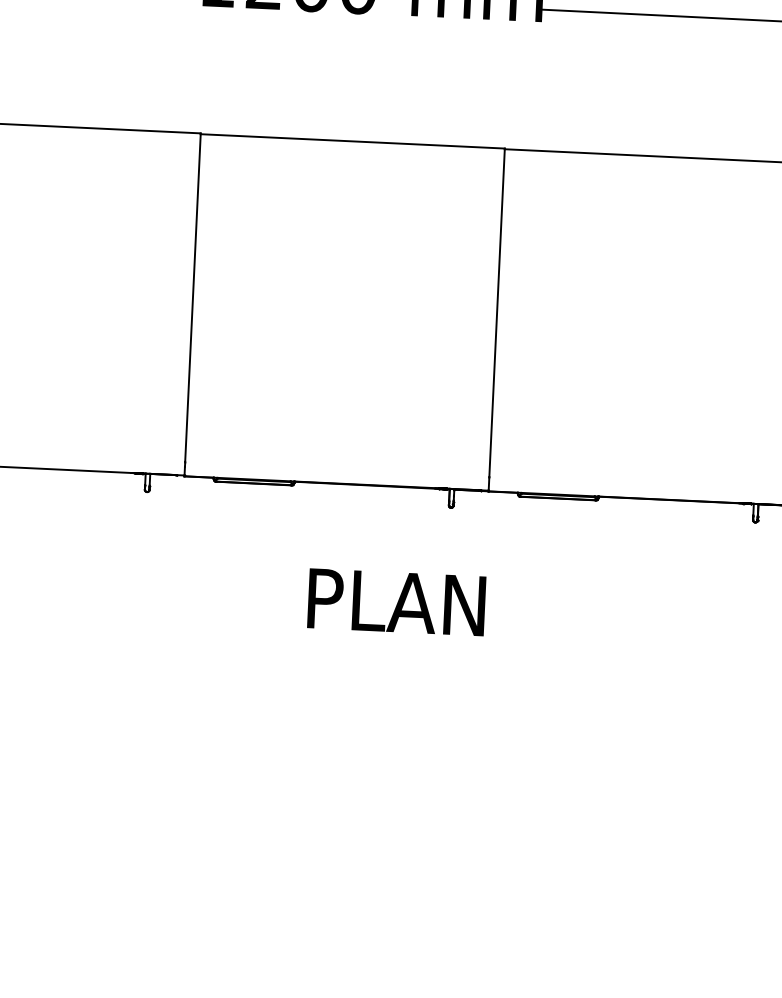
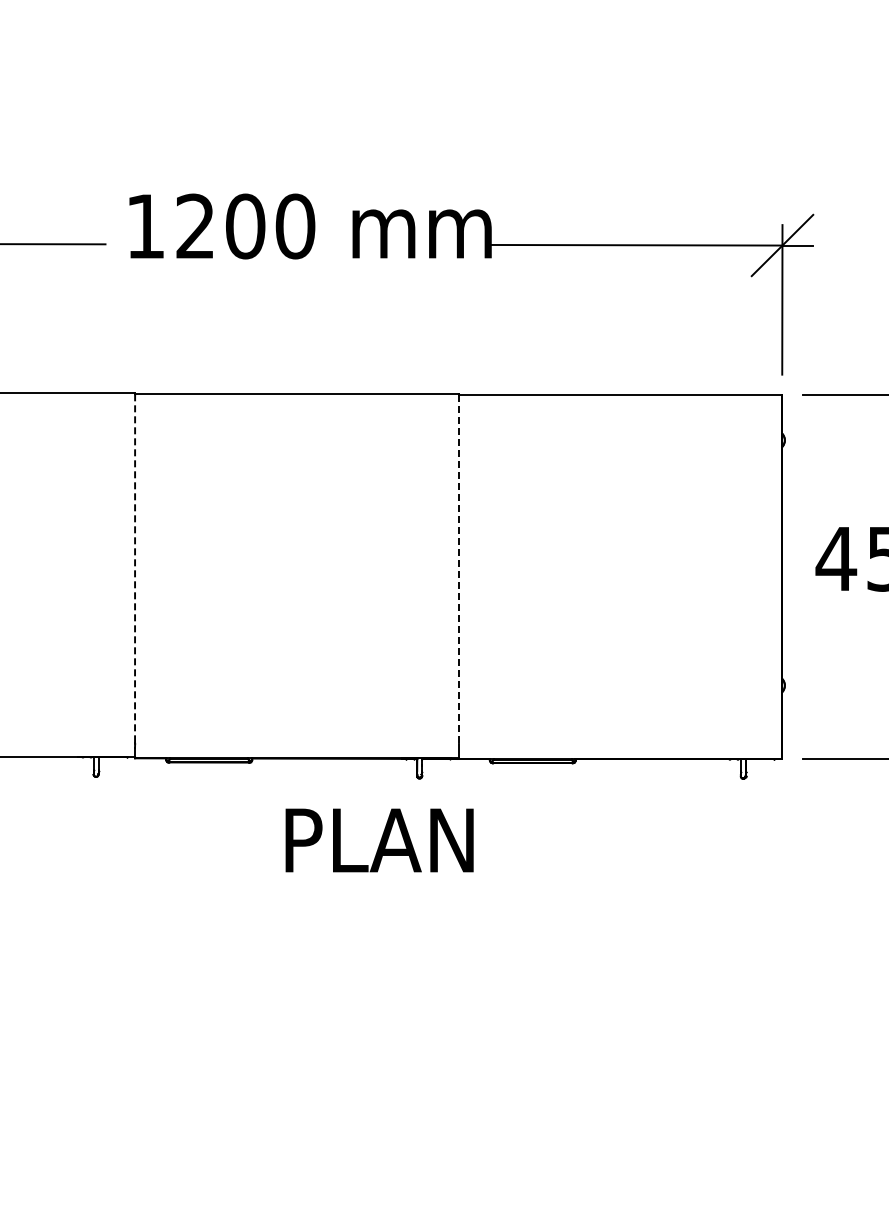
line: (193, 298) -> (135, 569), solid -> dashed
line: (496, 313) -> (458, 569), solid -> dashed
text: (396, 602) -> (379, 840), moved

